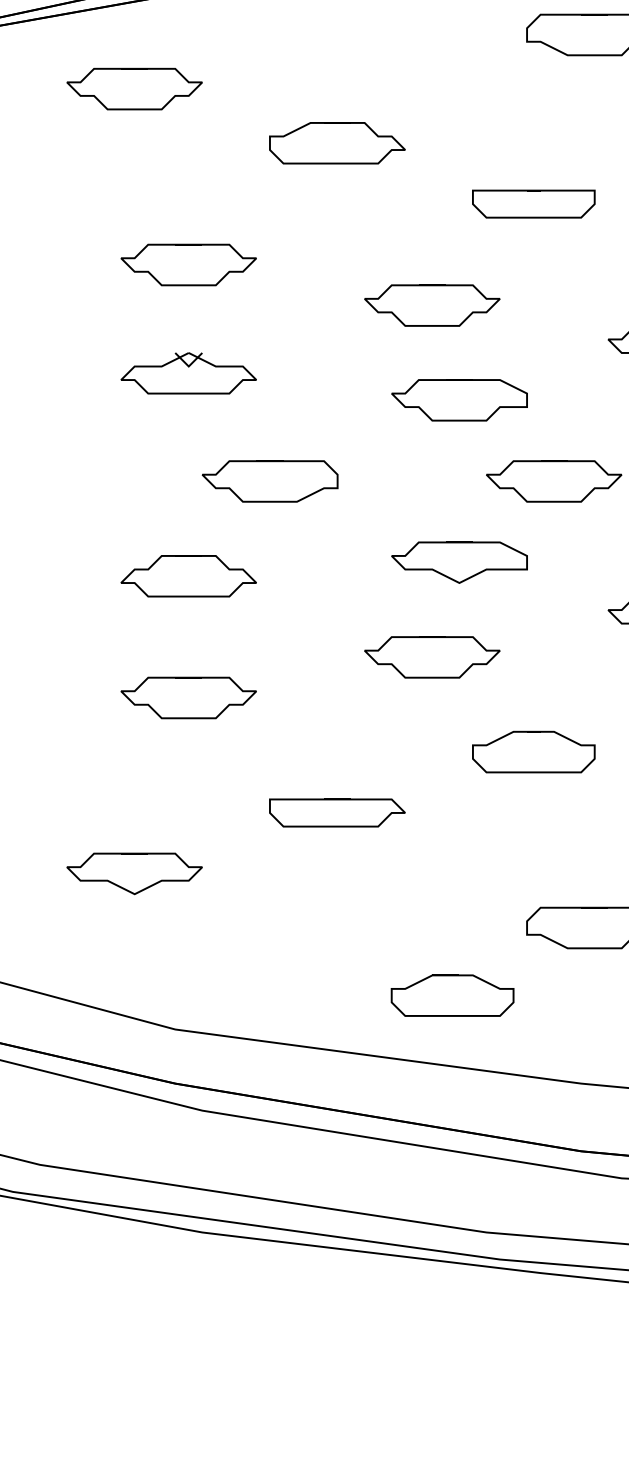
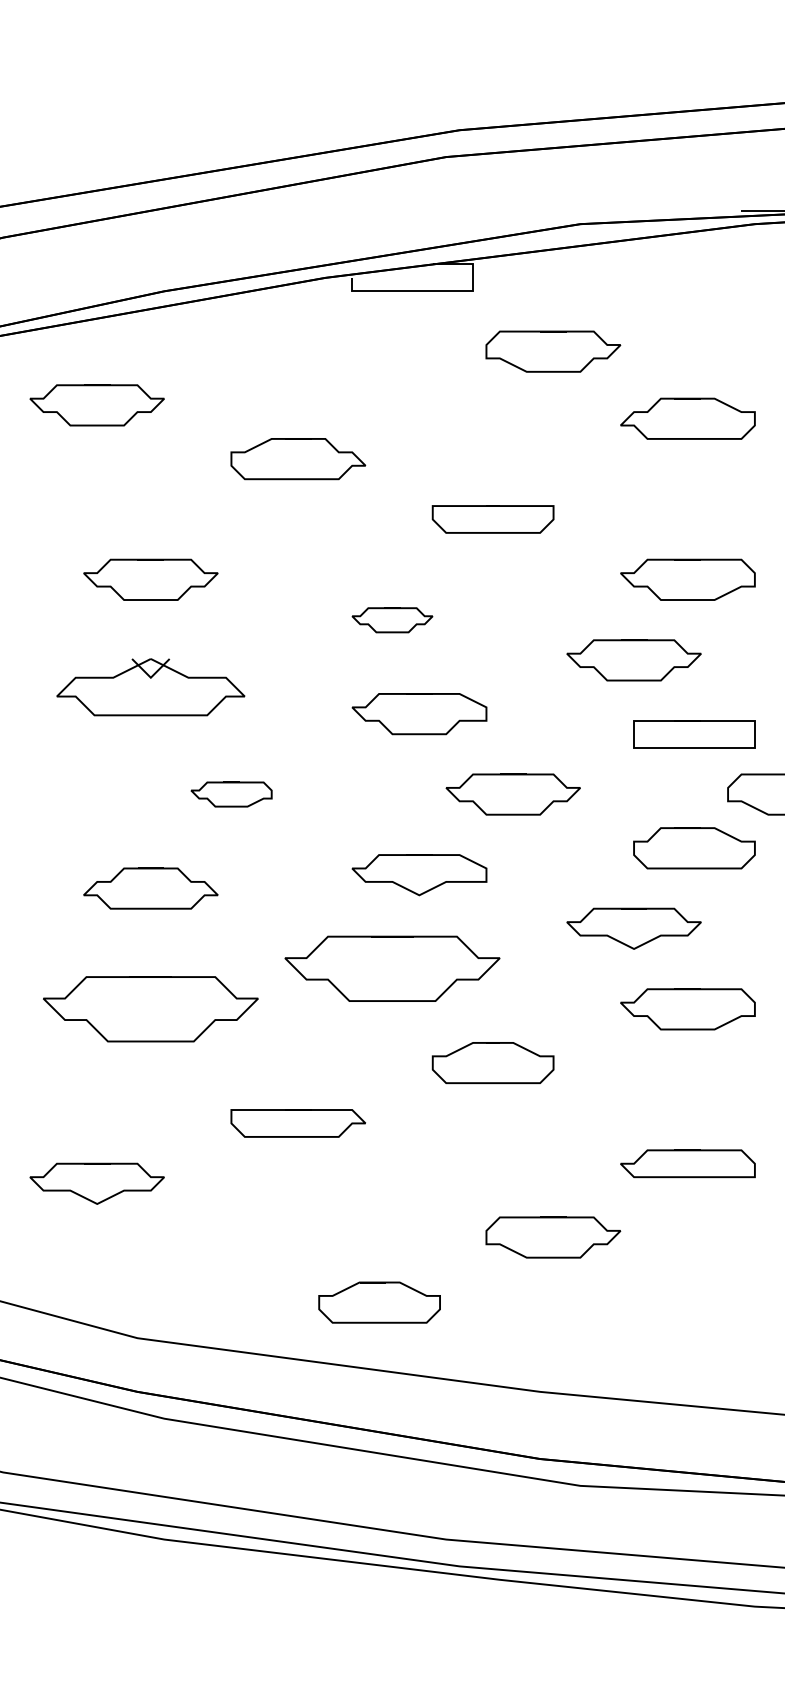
part: (432, 305) -> (392, 620), size x0.6
part: (188, 373) -> (150, 687), size x1.4
part: (270, 481) -> (231, 794), size x0.6
part: (432, 657) -> (392, 969), size x1.6
part: (188, 698) -> (150, 1009), size x1.6
part: (452, 995) -> (379, 1302), moved

